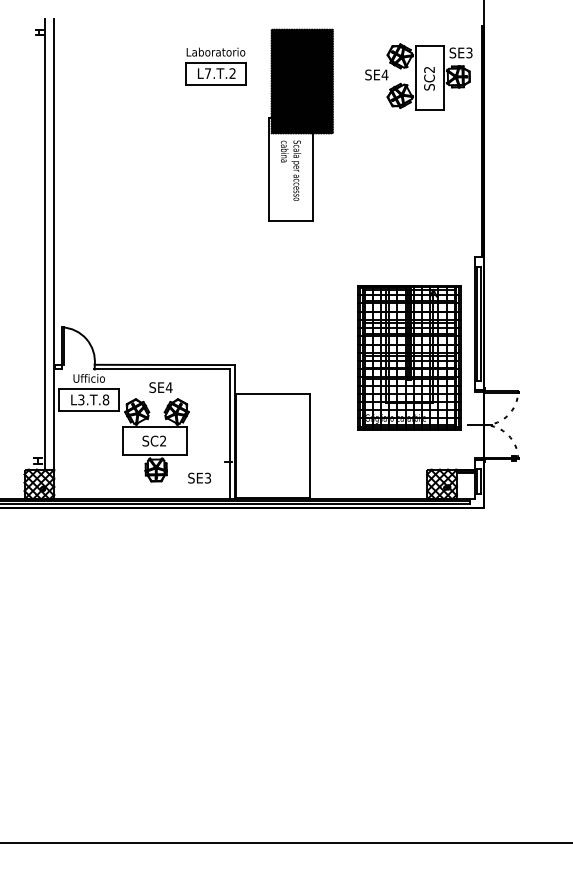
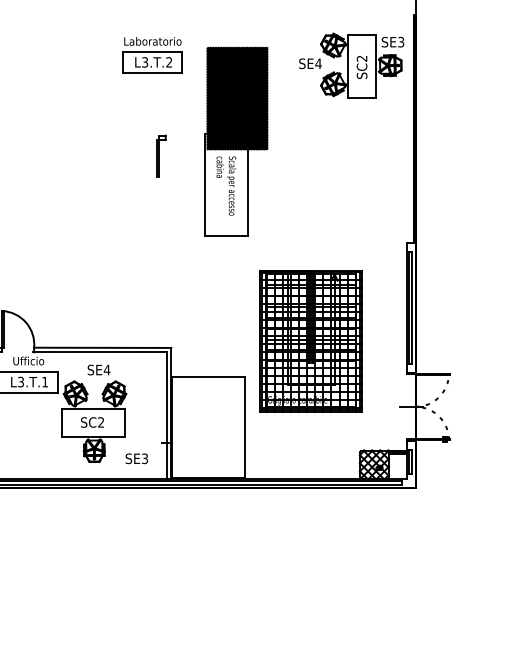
text: (208, 73) -> (145, 62), L7.T.2 -> L3.T.2
part: (300, 124) -> (235, 140), moved
part: (224, 168) -> (161, 155), added
part: (409, 357) -> (311, 340), moved
text: (105, 399) -> (44, 381), L3.T.8 -> L3.T.1

